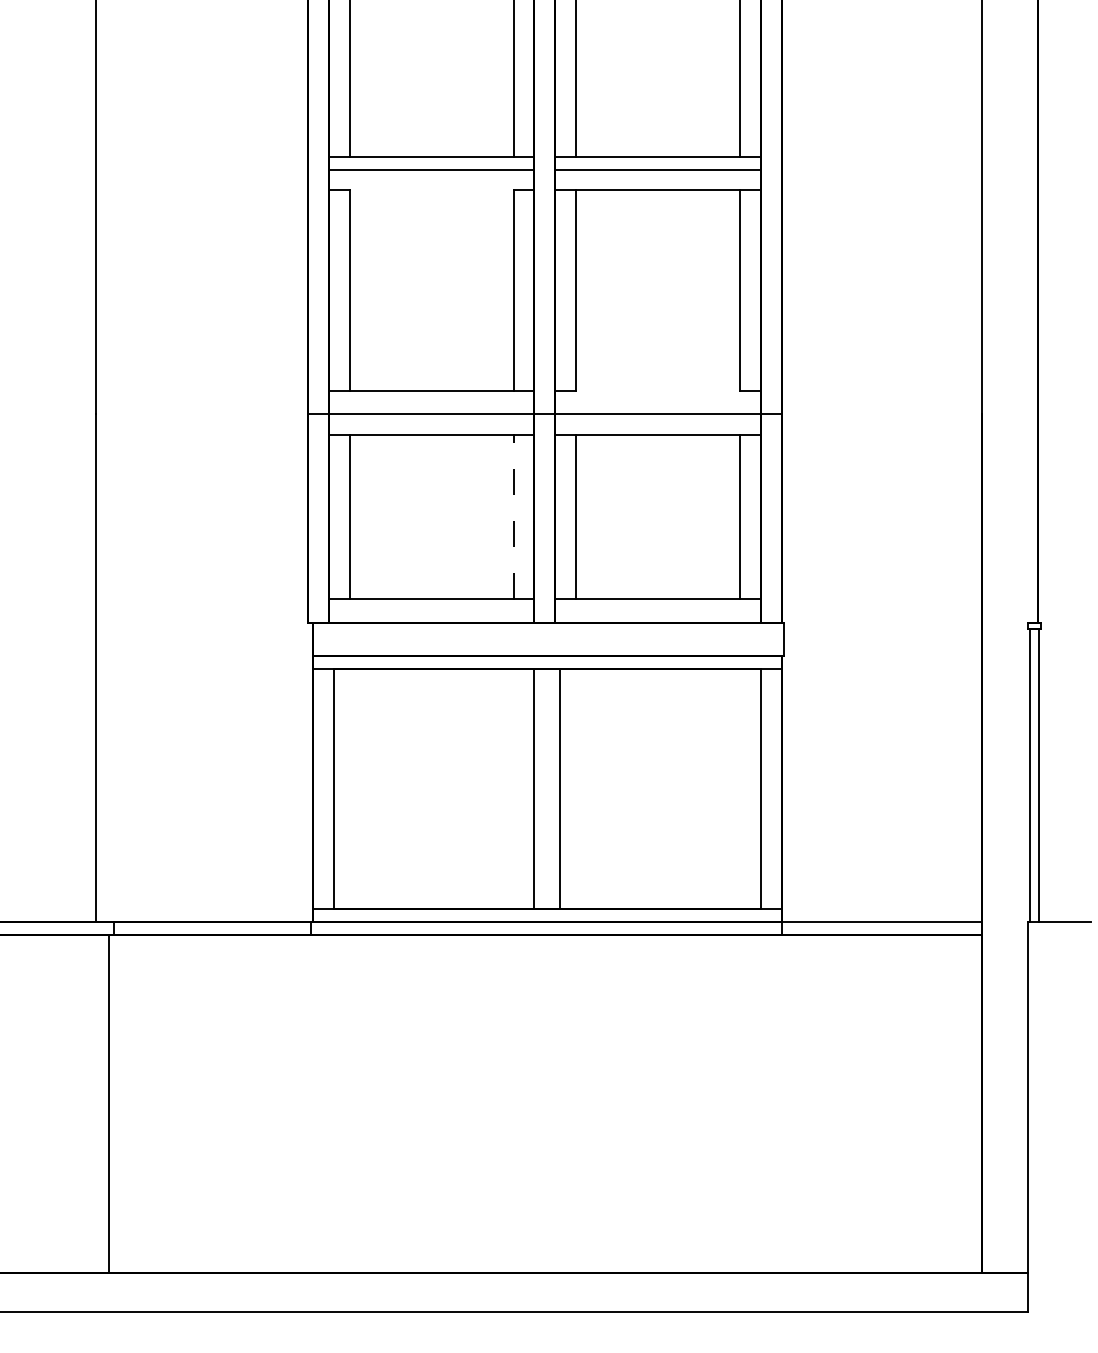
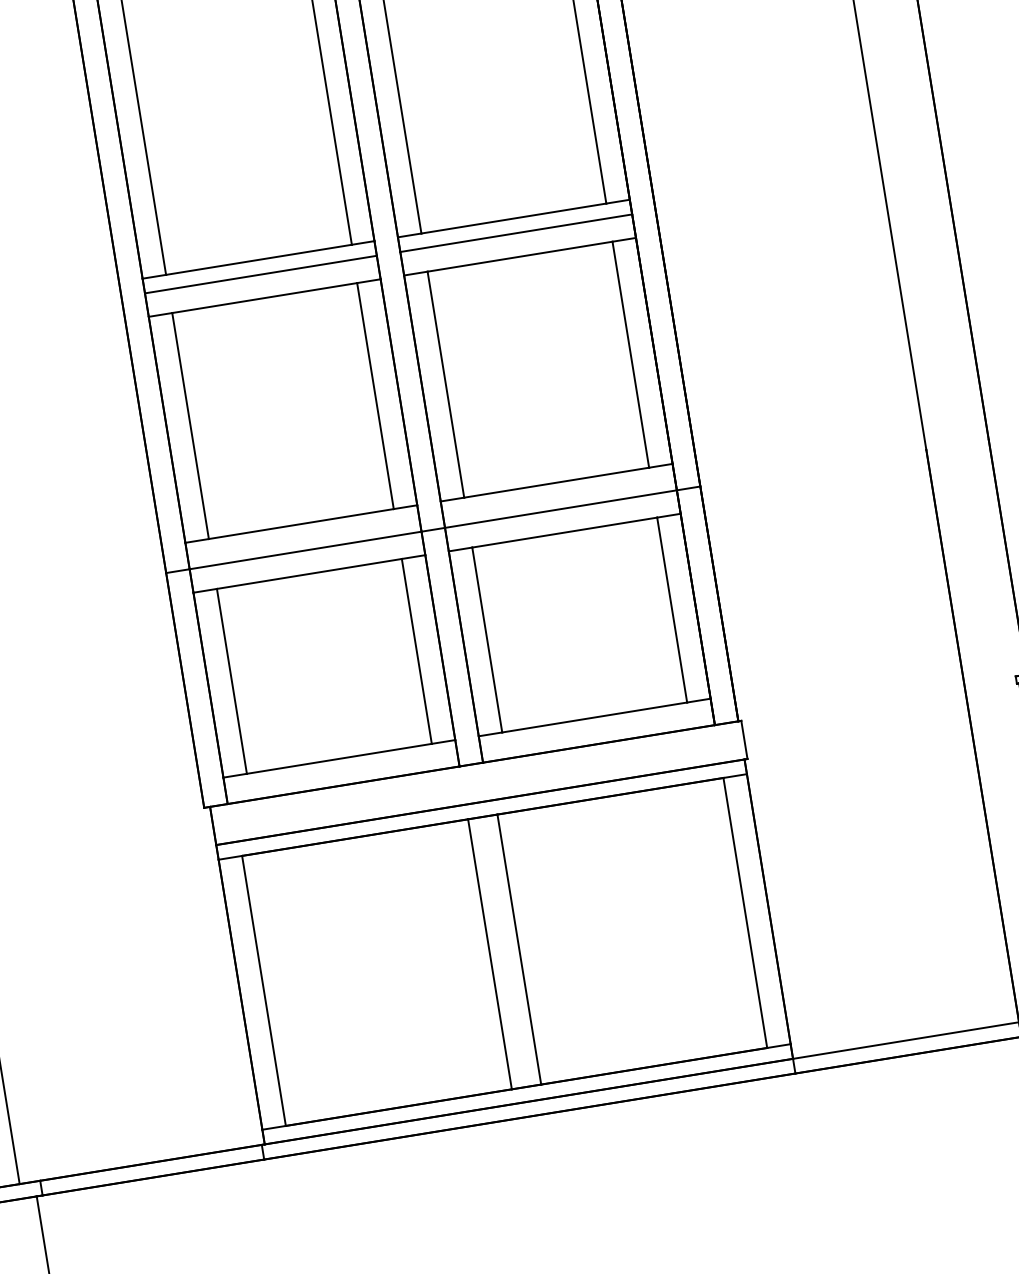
line: (431, 190) -> (264, 298), added
line: (658, 390) -> (557, 482), added
line: (513, 516) -> (416, 650), dashed -> solid

